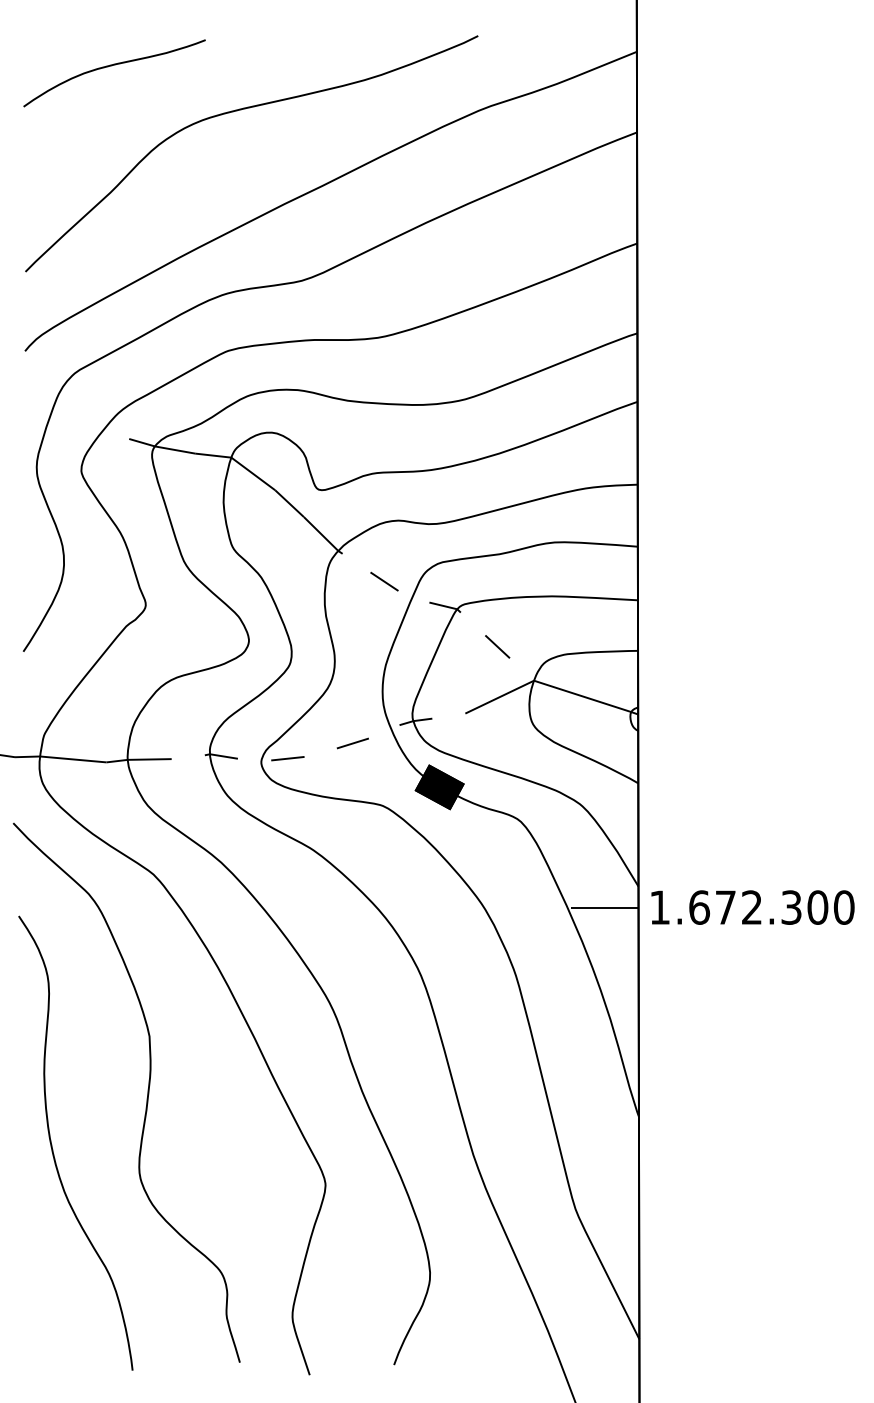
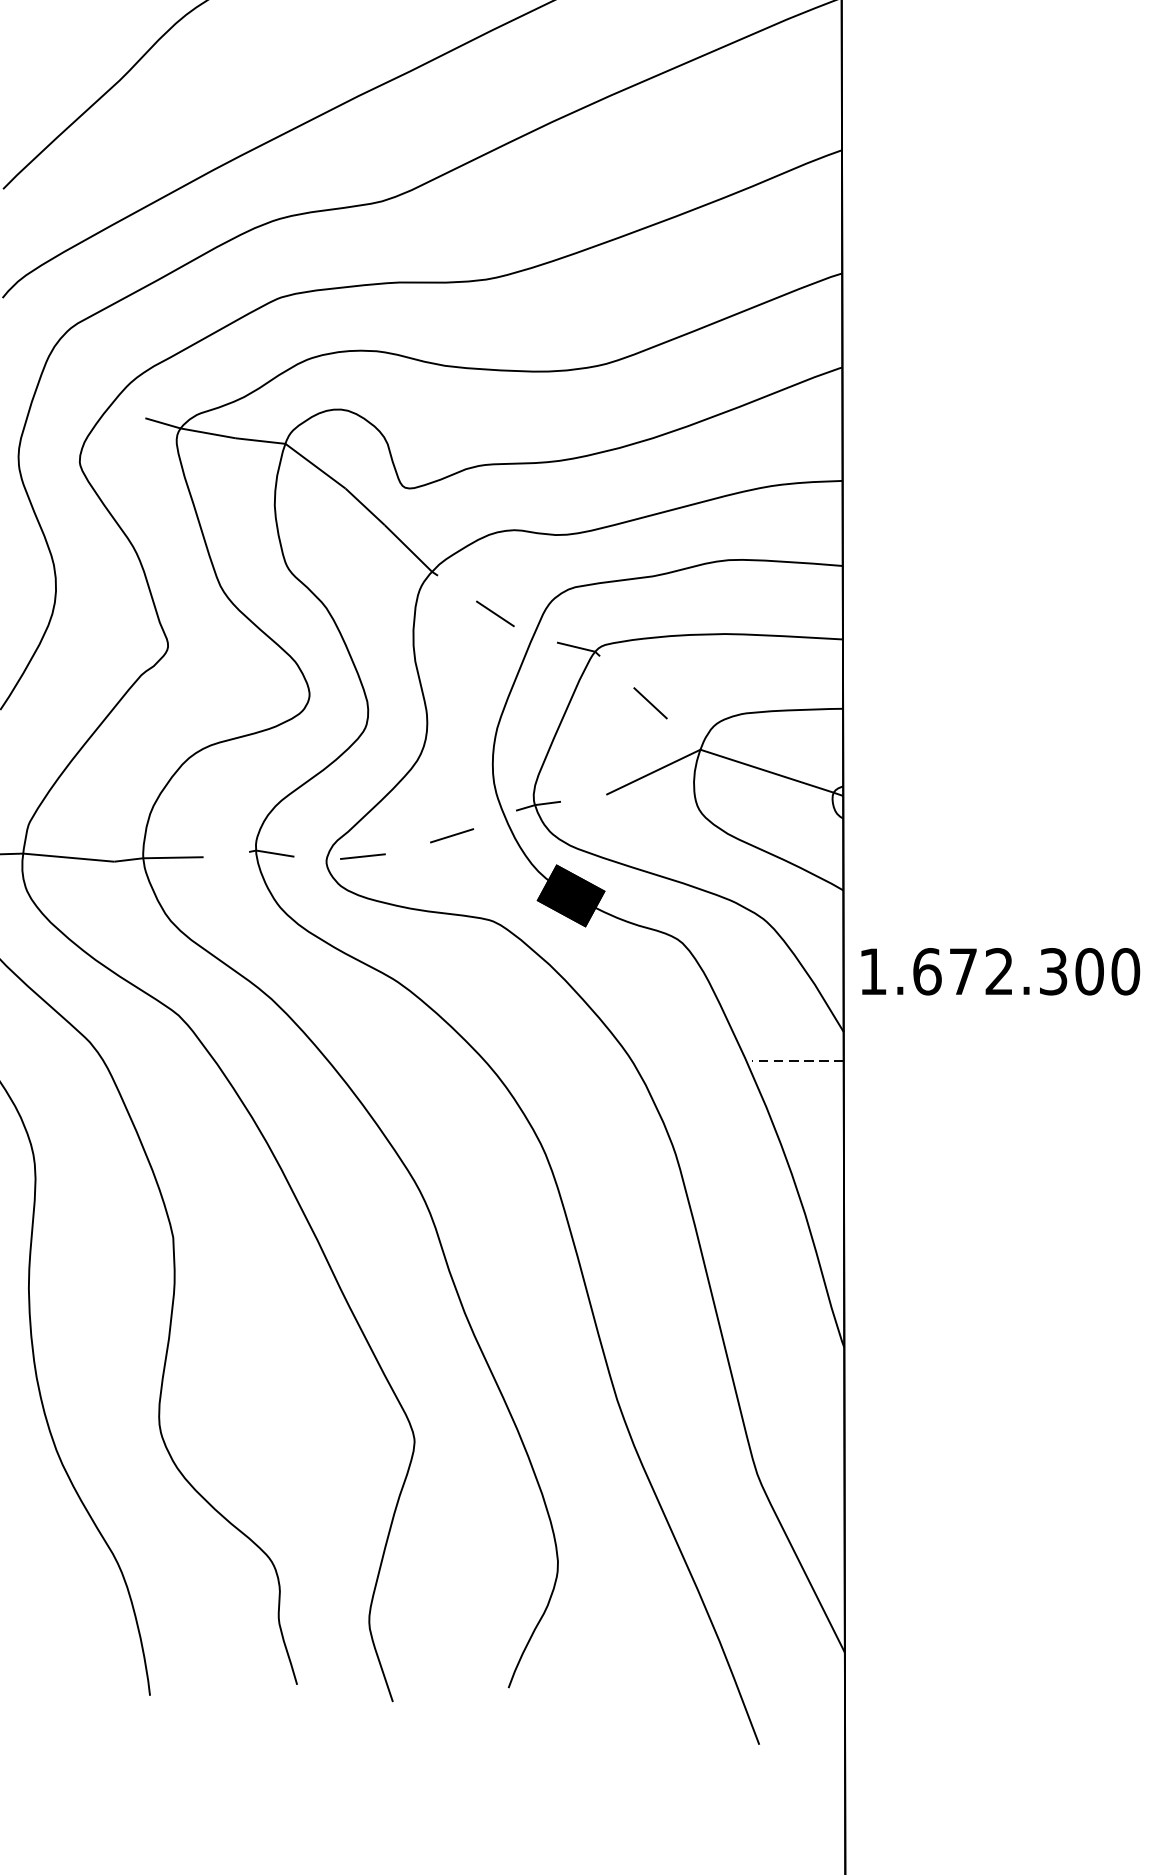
line: (605, 907) -> (798, 1060), solid -> dashed
text: (752, 907) -> (1000, 971), moved

